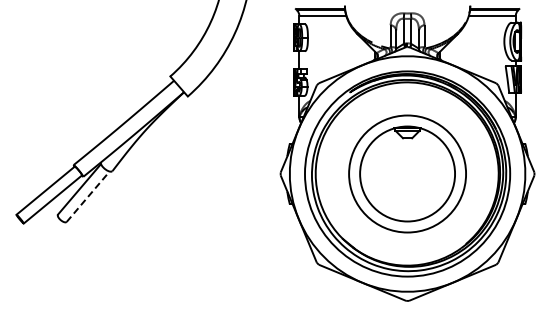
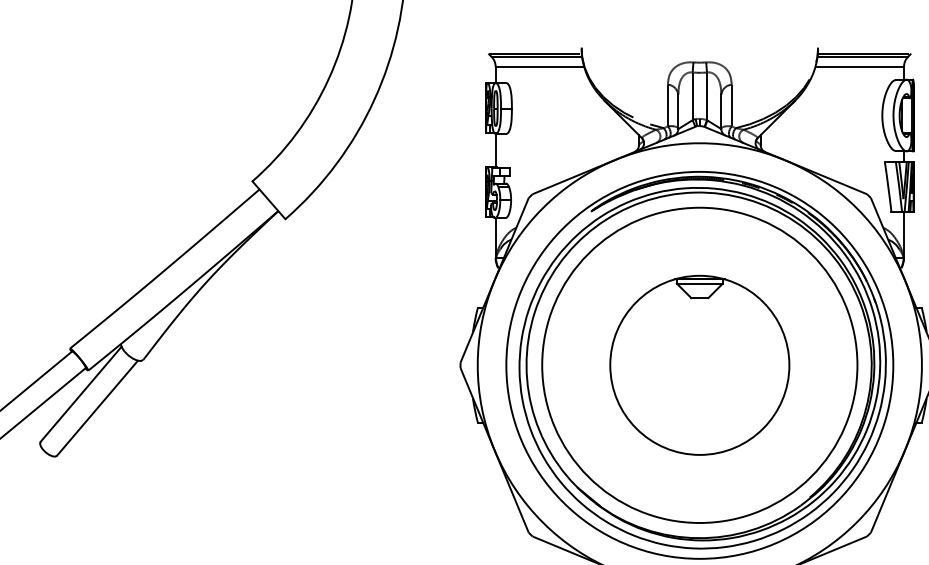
circle: (407, 173) -> (699, 364), size x1.43
line: (88, 196) -> (98, 407), dashed -> solid

